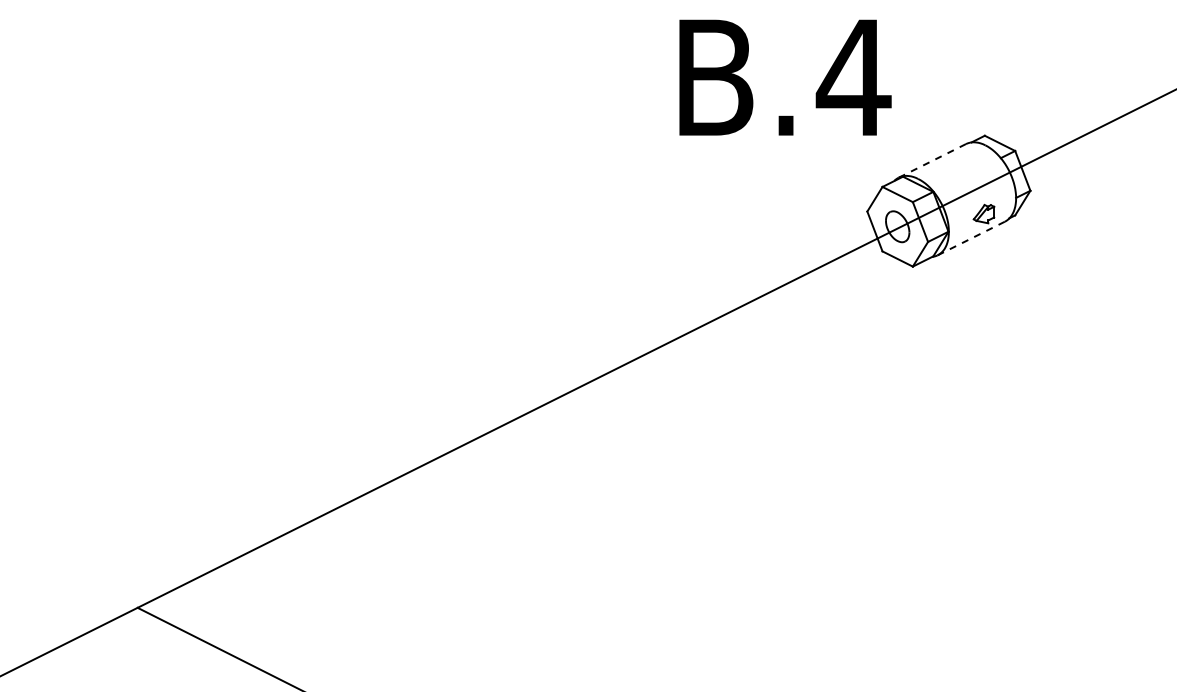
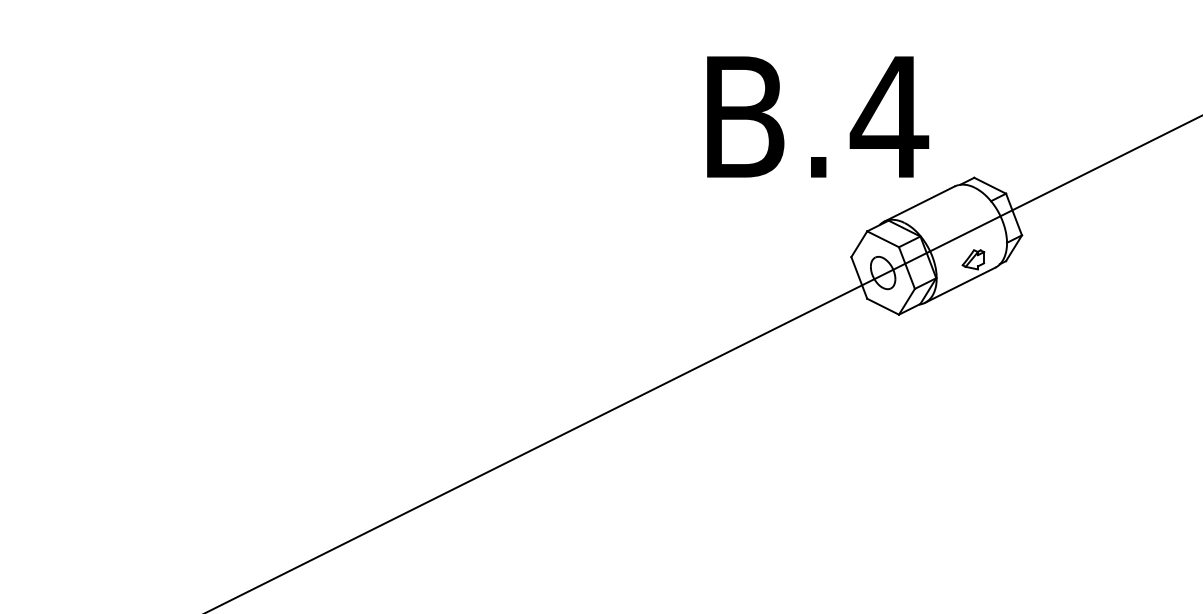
text: (785, 77) -> (818, 116), moved
line: (932, 160) -> (919, 203), dashed -> solid
line: (971, 238) -> (960, 285), dashed -> solid

